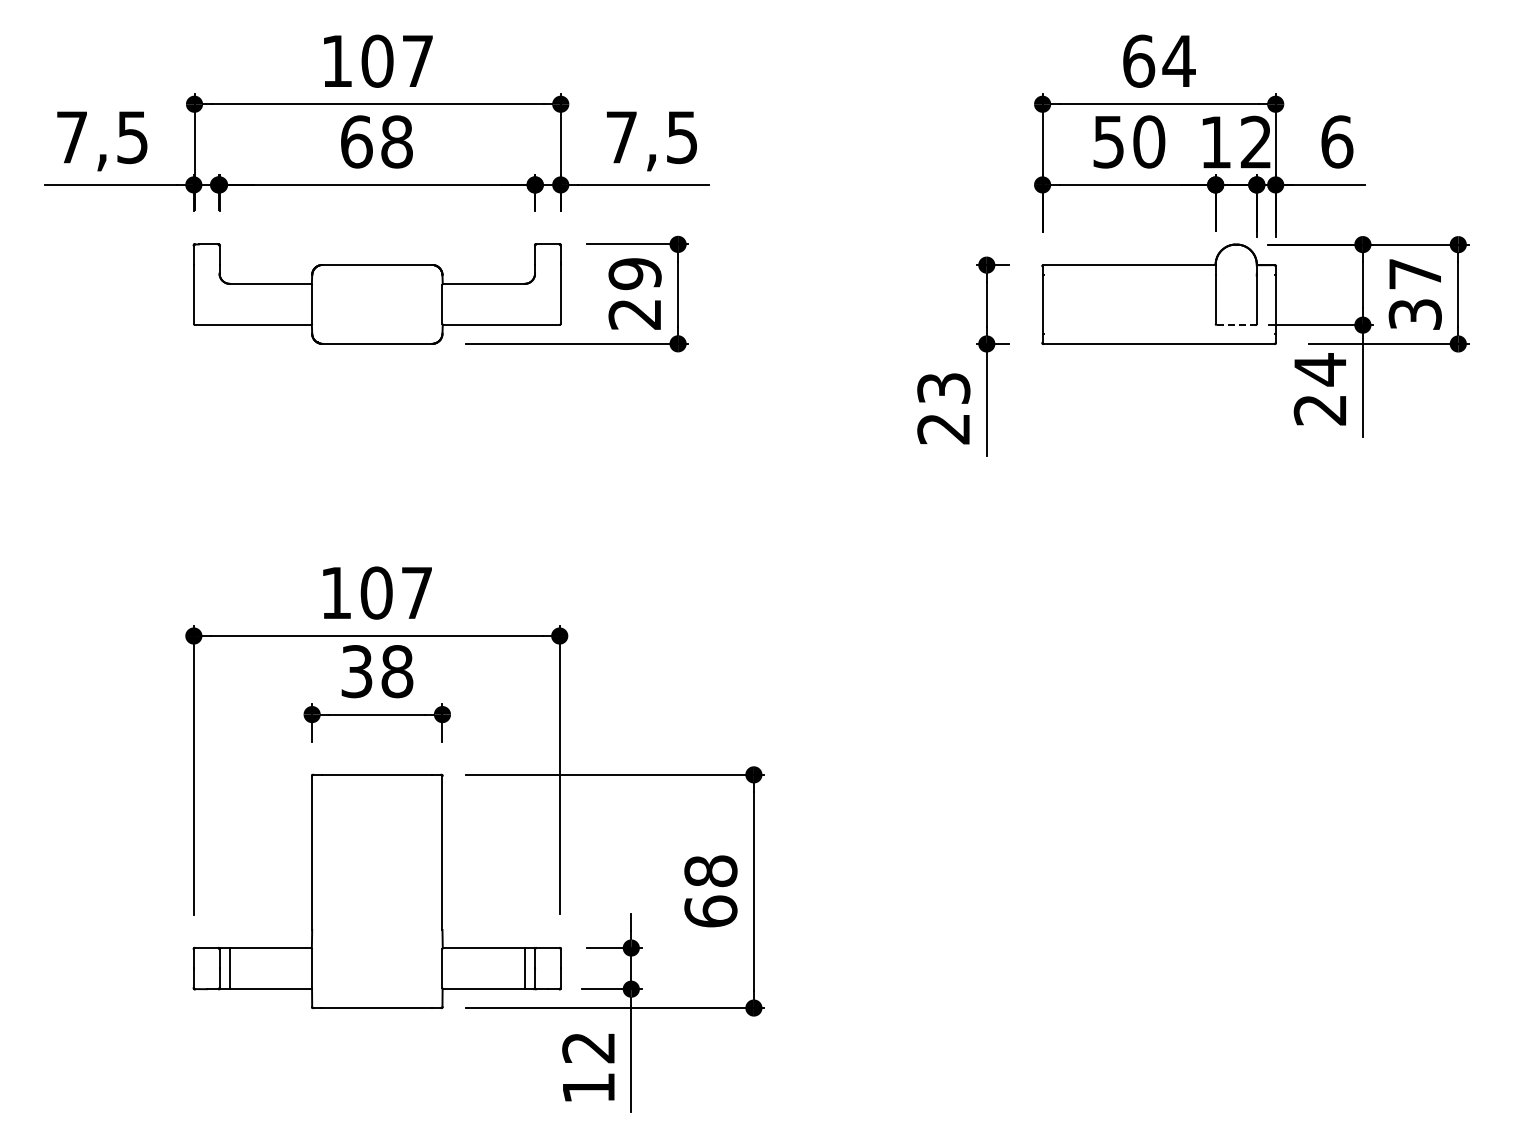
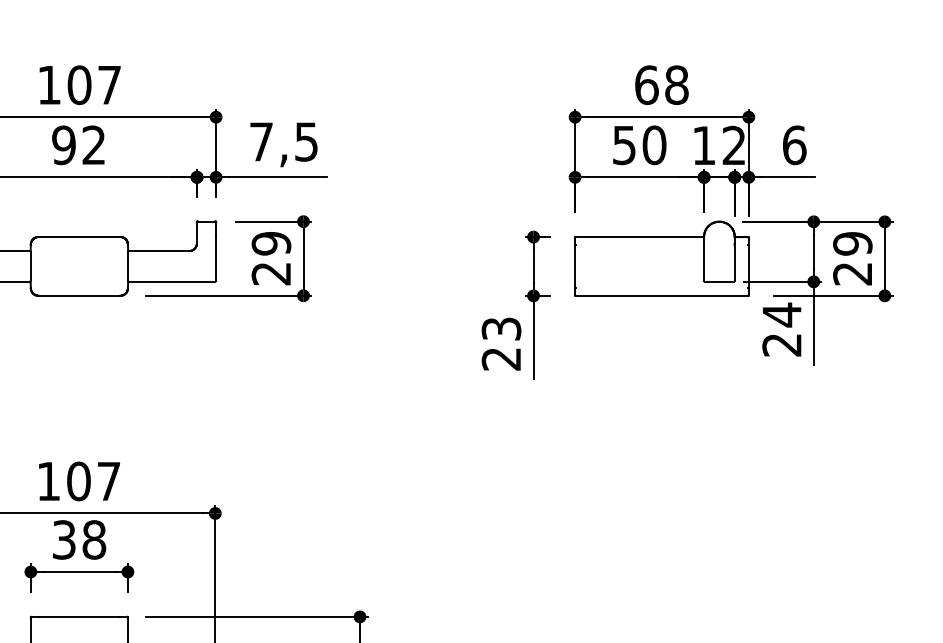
text: (1178, 60) -> (676, 84), 64 -> 68
text: (376, 141) -> (78, 144), 68 -> 92
text: (1414, 293) -> (852, 258), 37 -> 29
line: (1236, 325) -> (719, 282), dashed -> solid

